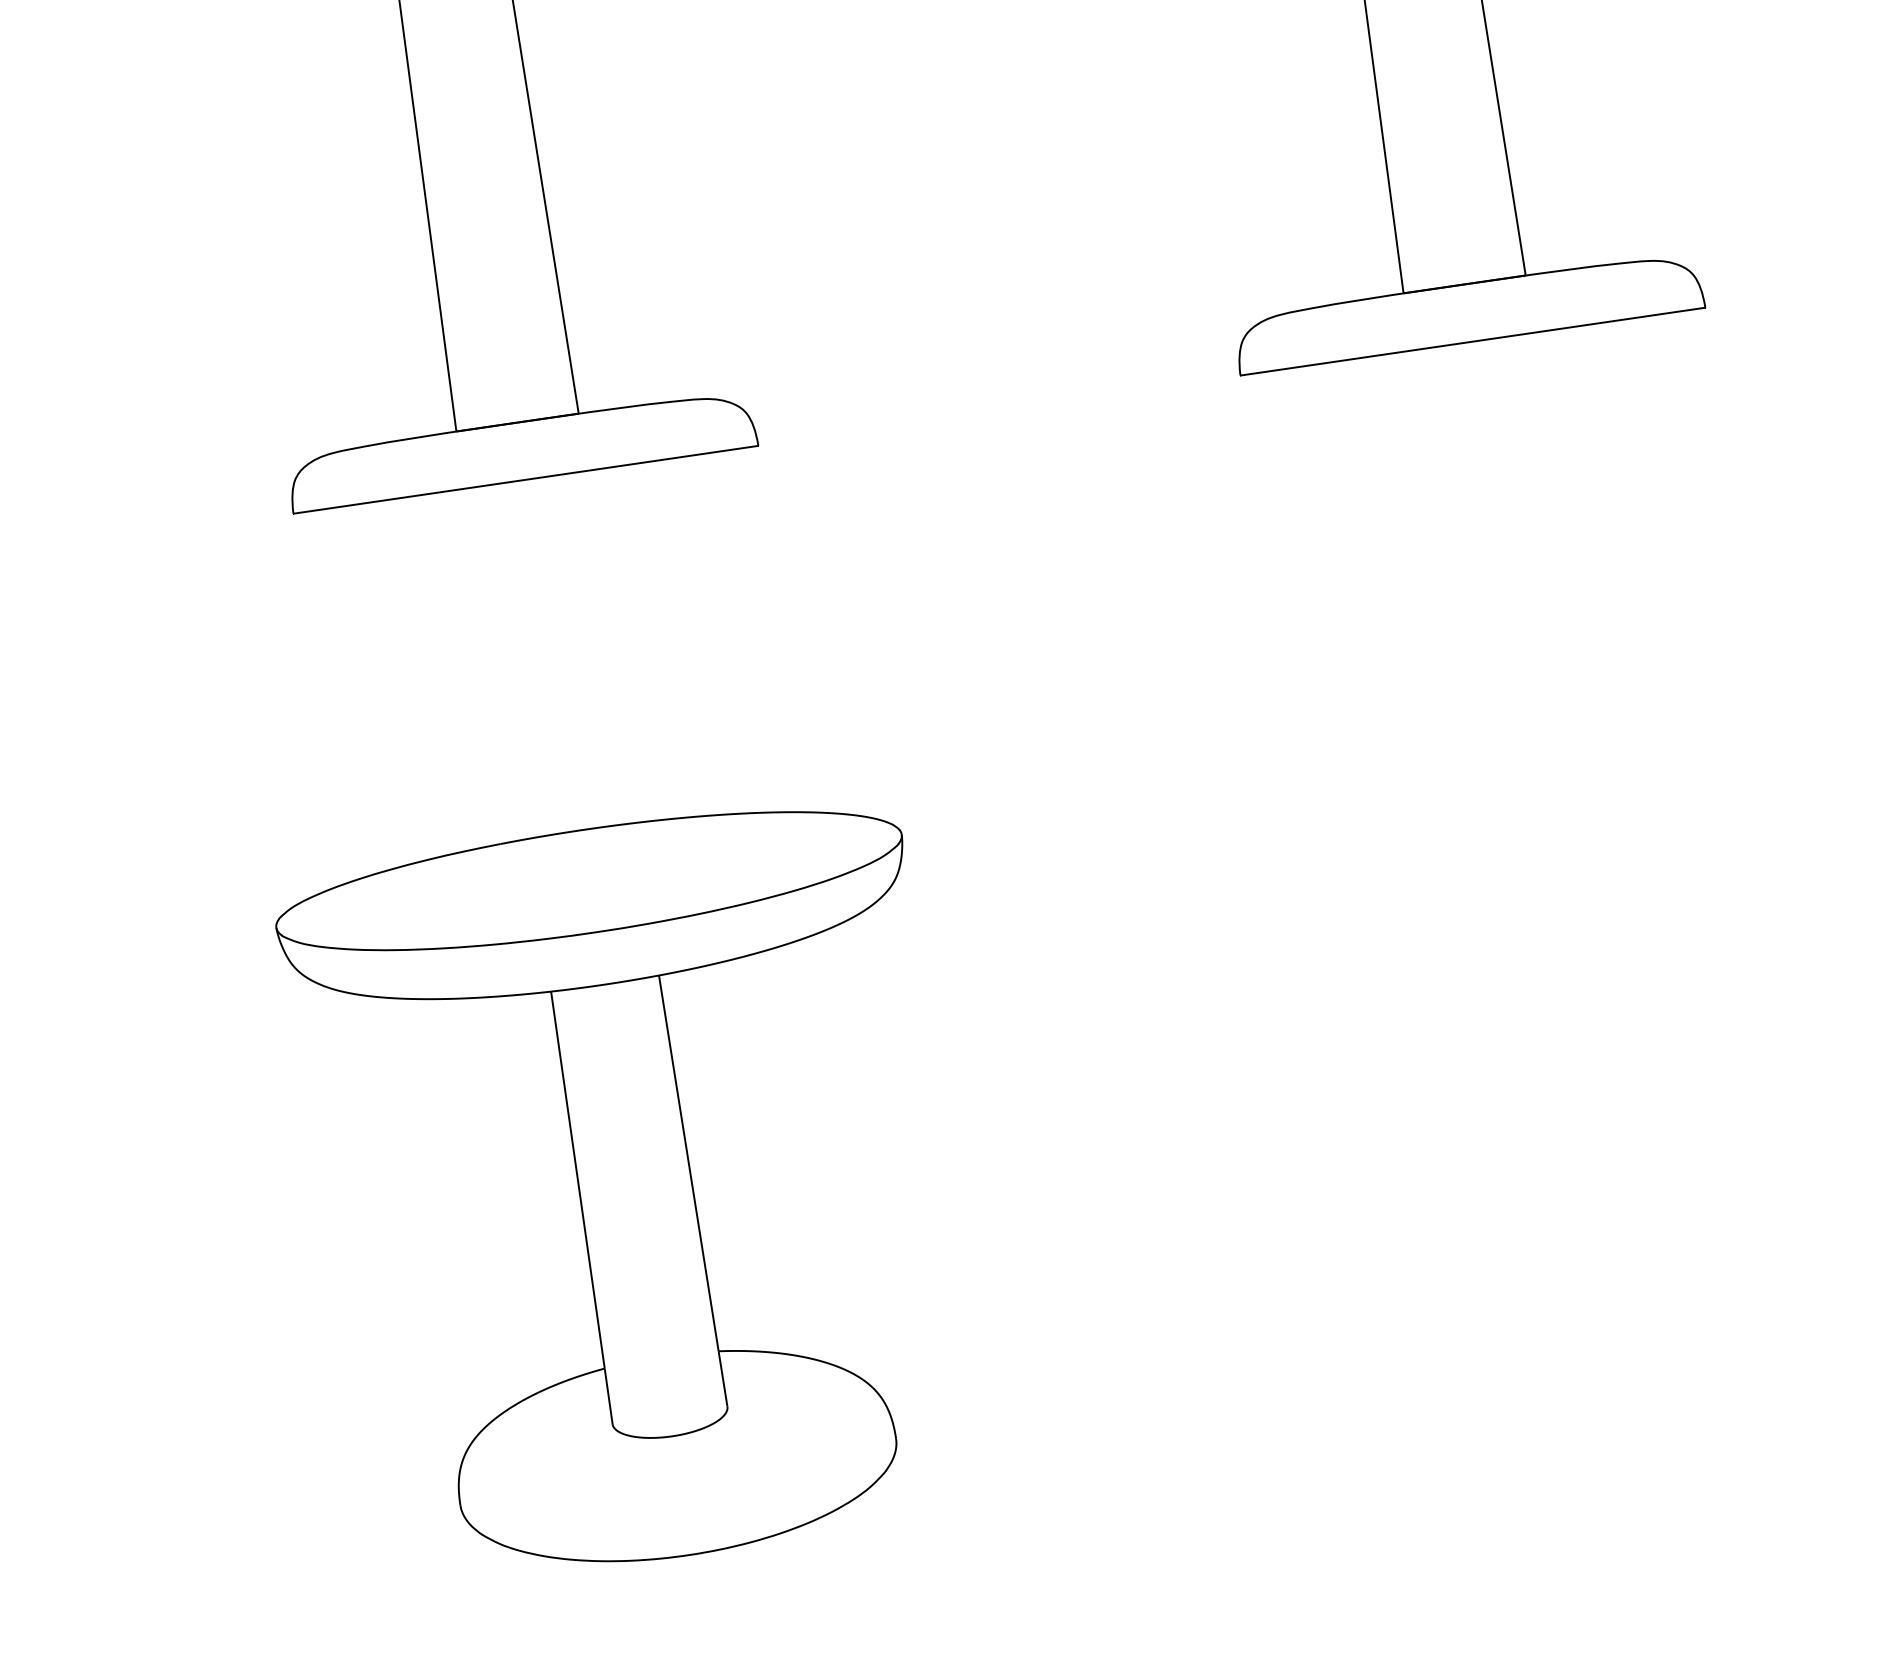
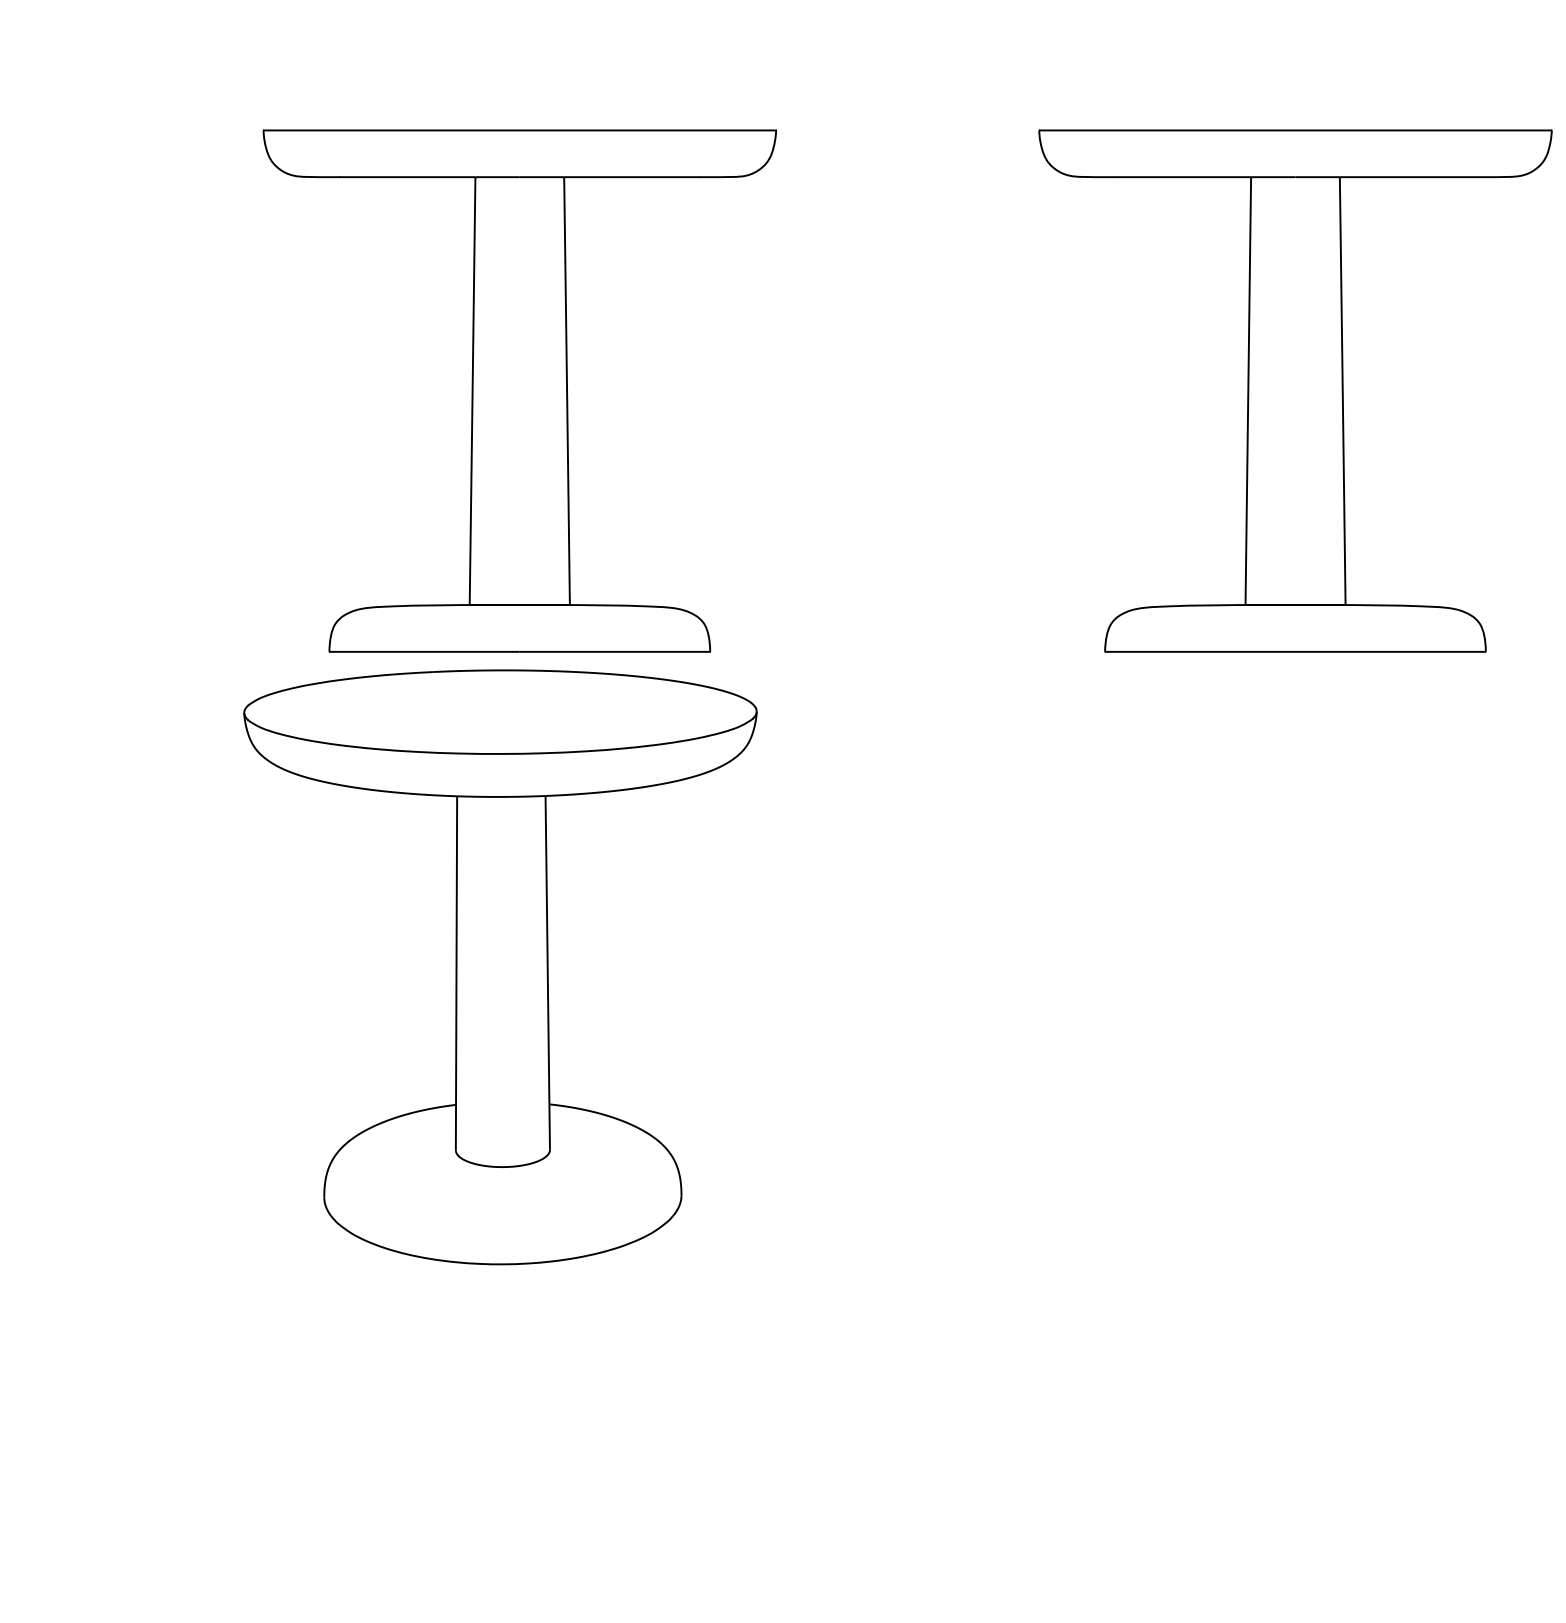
part: (634, 1192) -> (500, 967), moved

